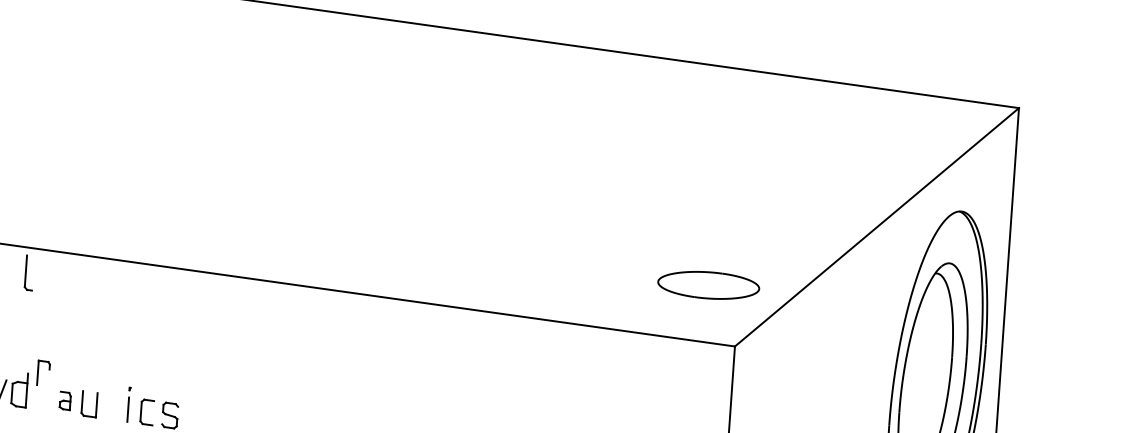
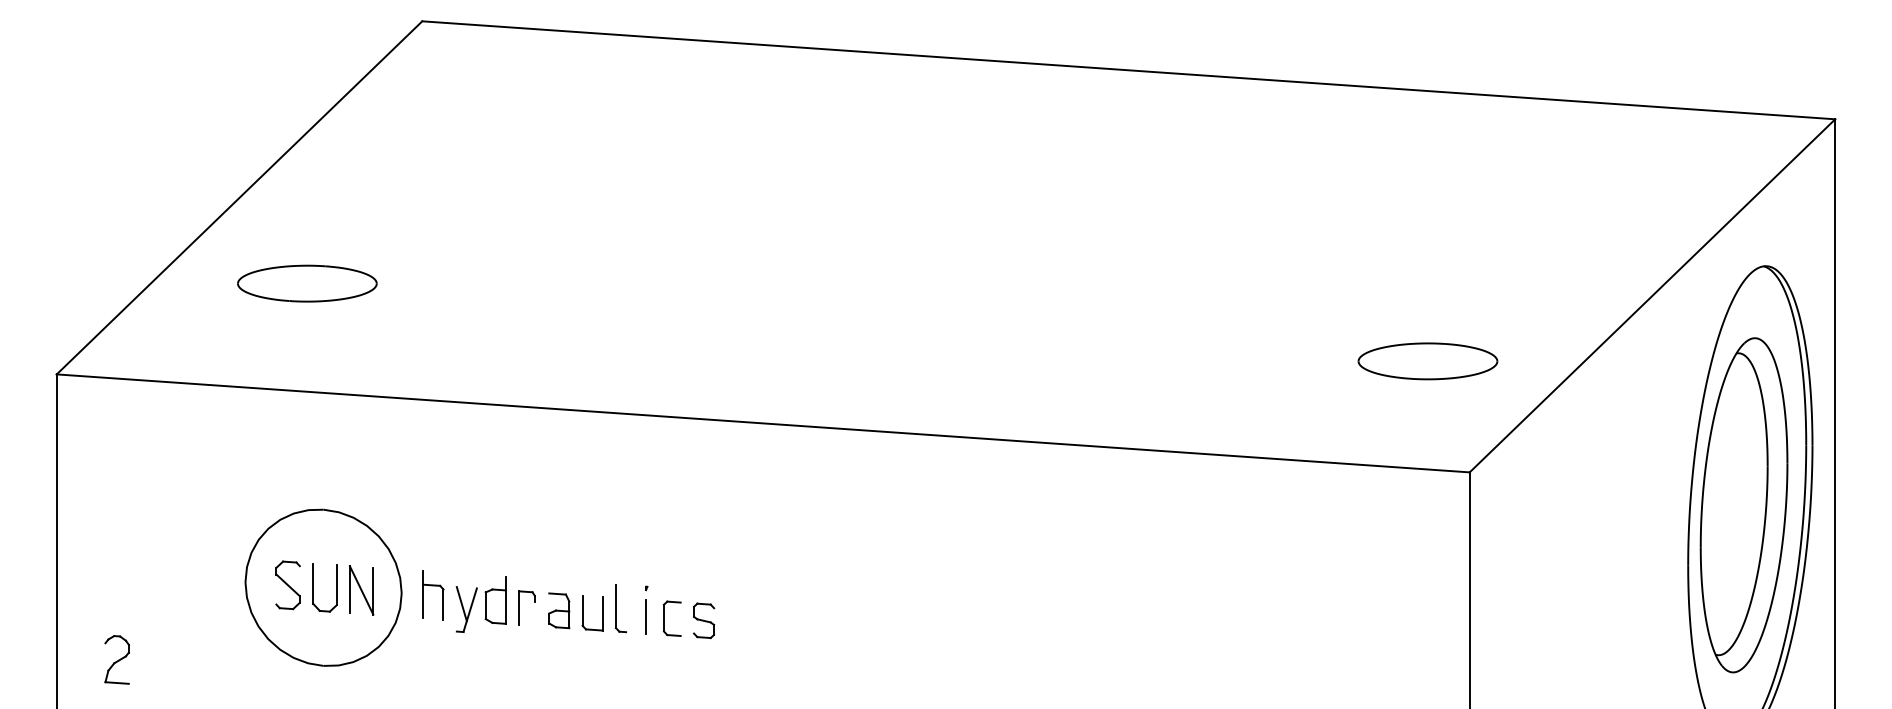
part: (29, 273) -> (620, 608), moved
part: (708, 285) -> (1427, 361), moved
part: (38, 372) -> (519, 607), moved
part: (65, 400) -> (559, 610), size x1.43

